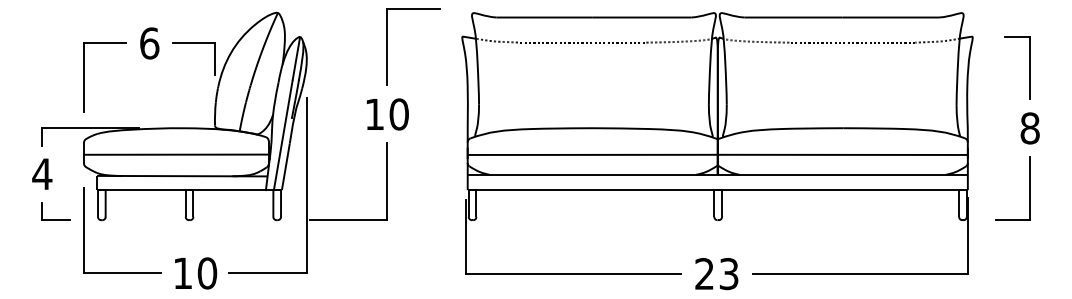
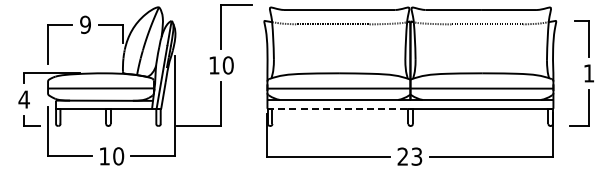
text: (149, 42) -> (85, 24), 6 -> 9
text: (1029, 128) -> (588, 73), 8 -> 1
line: (593, 189) -> (339, 108), solid -> dashed

